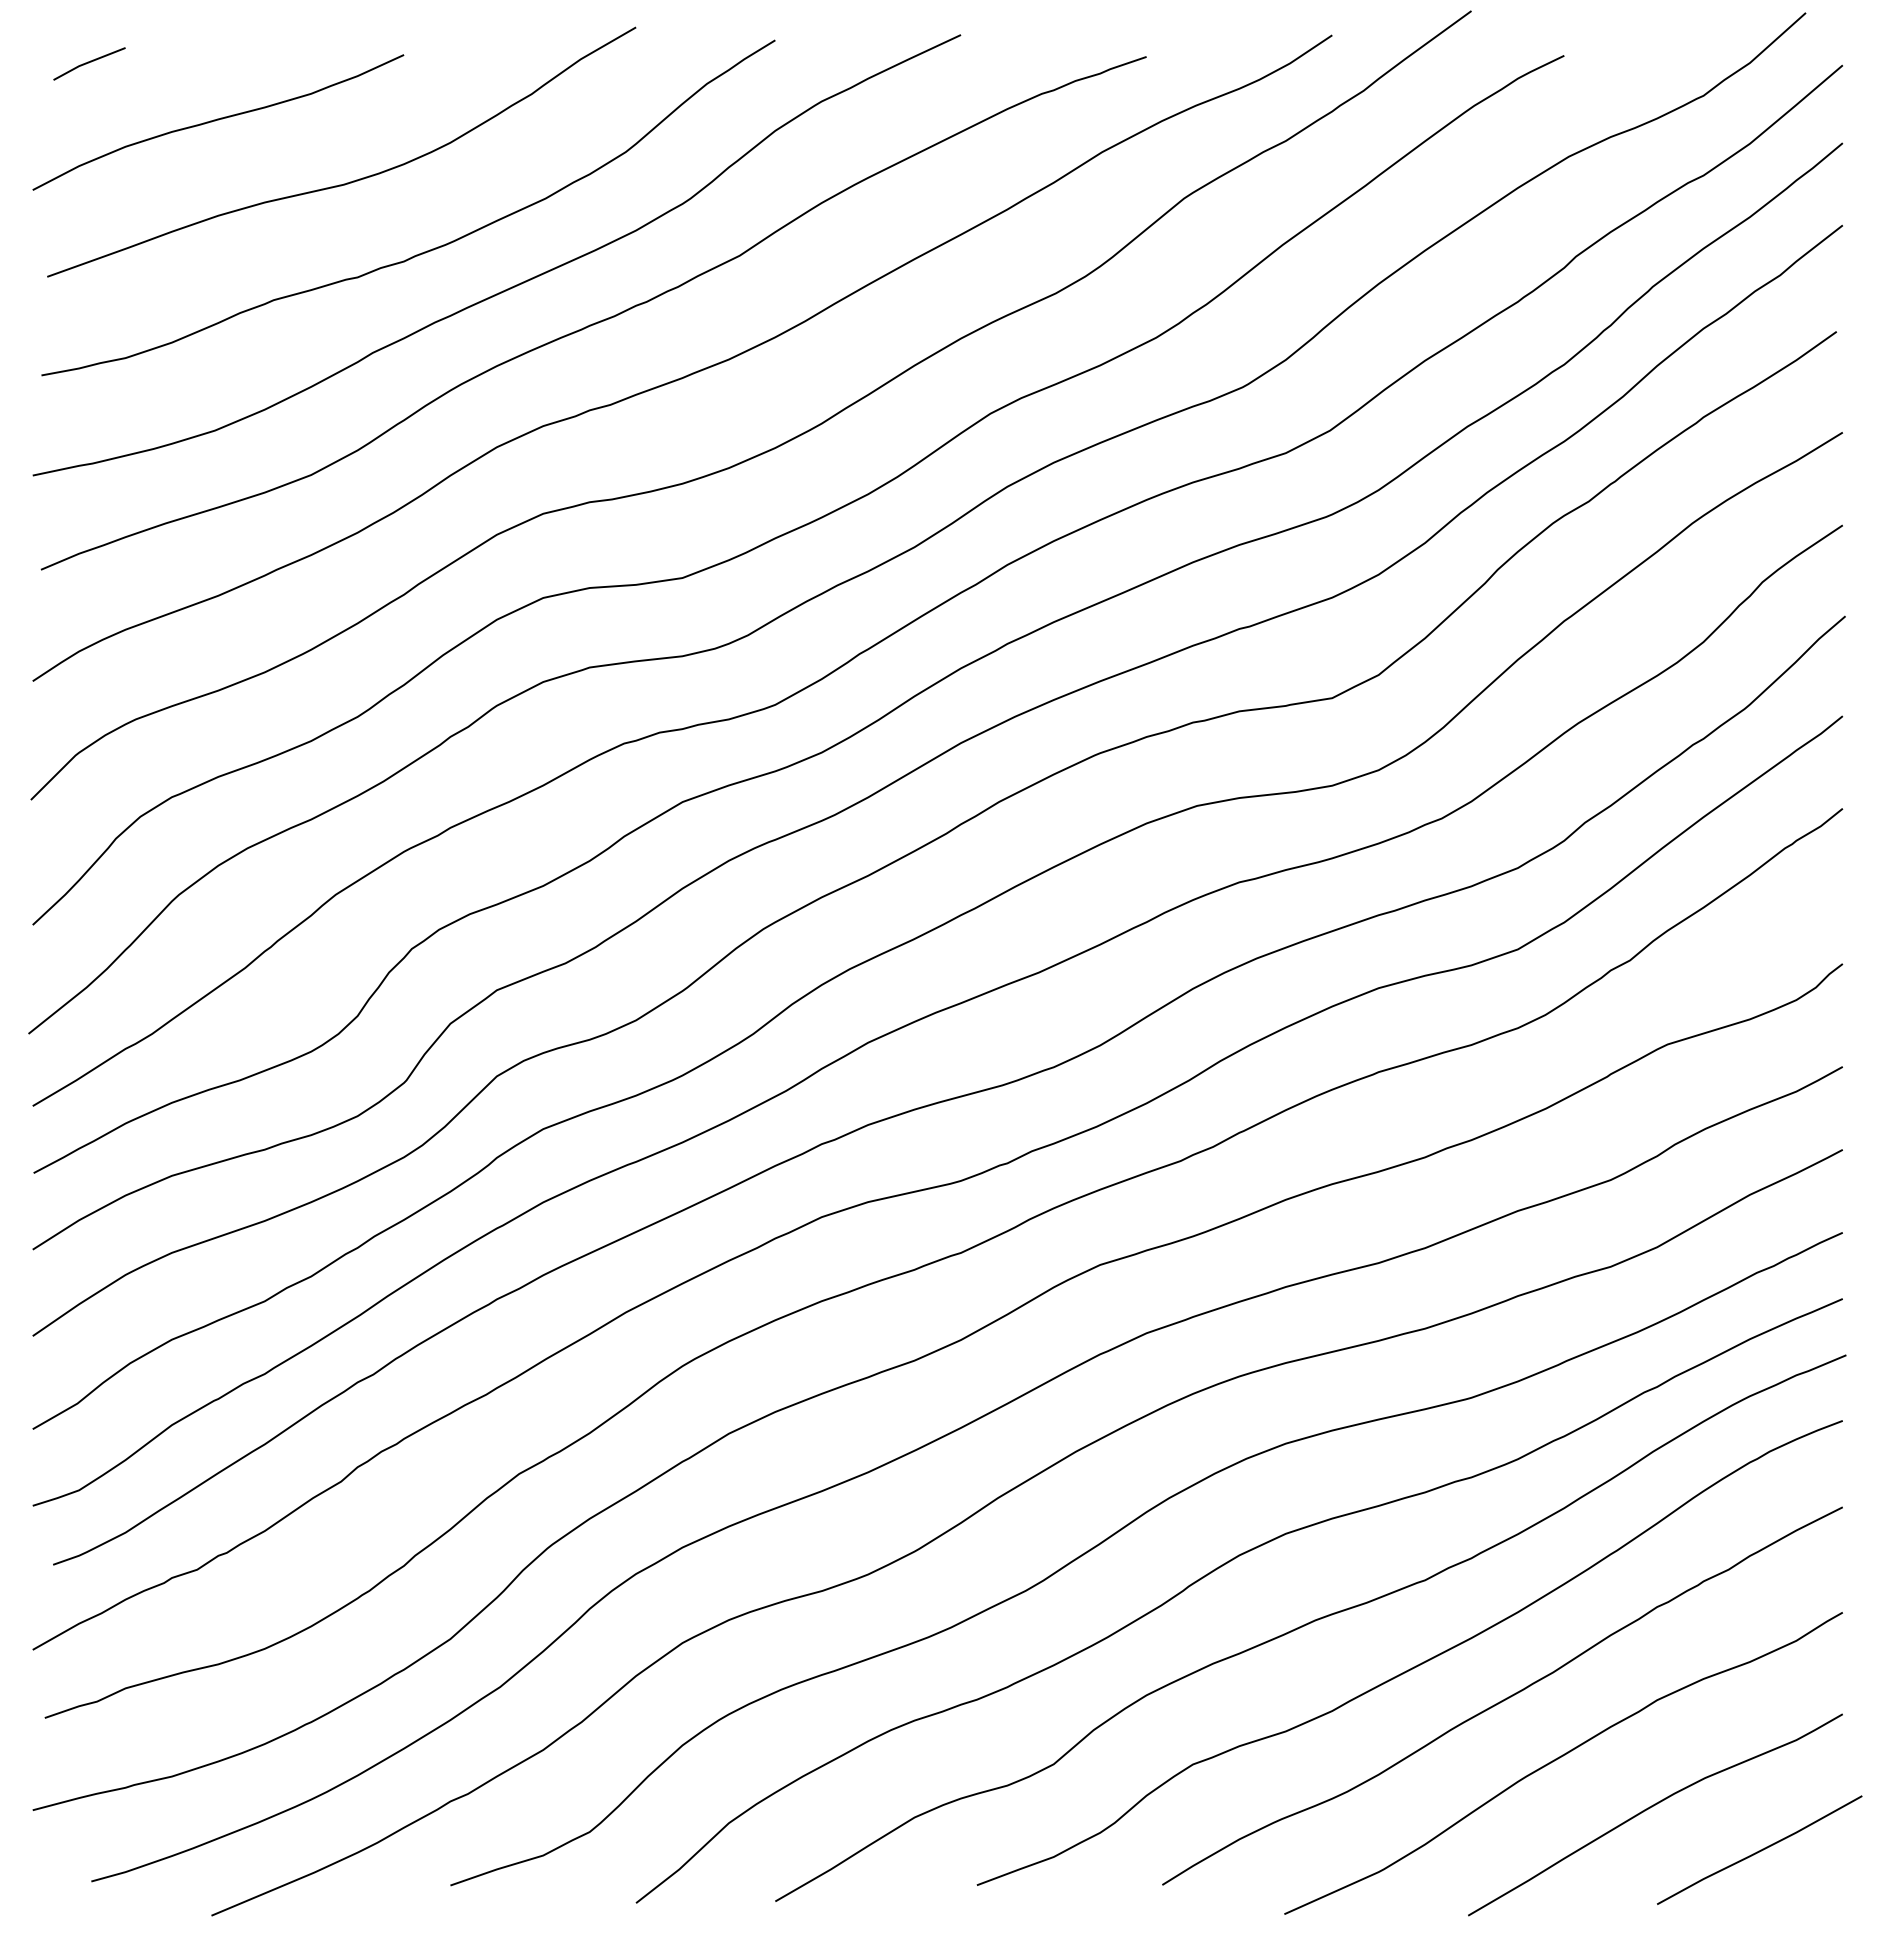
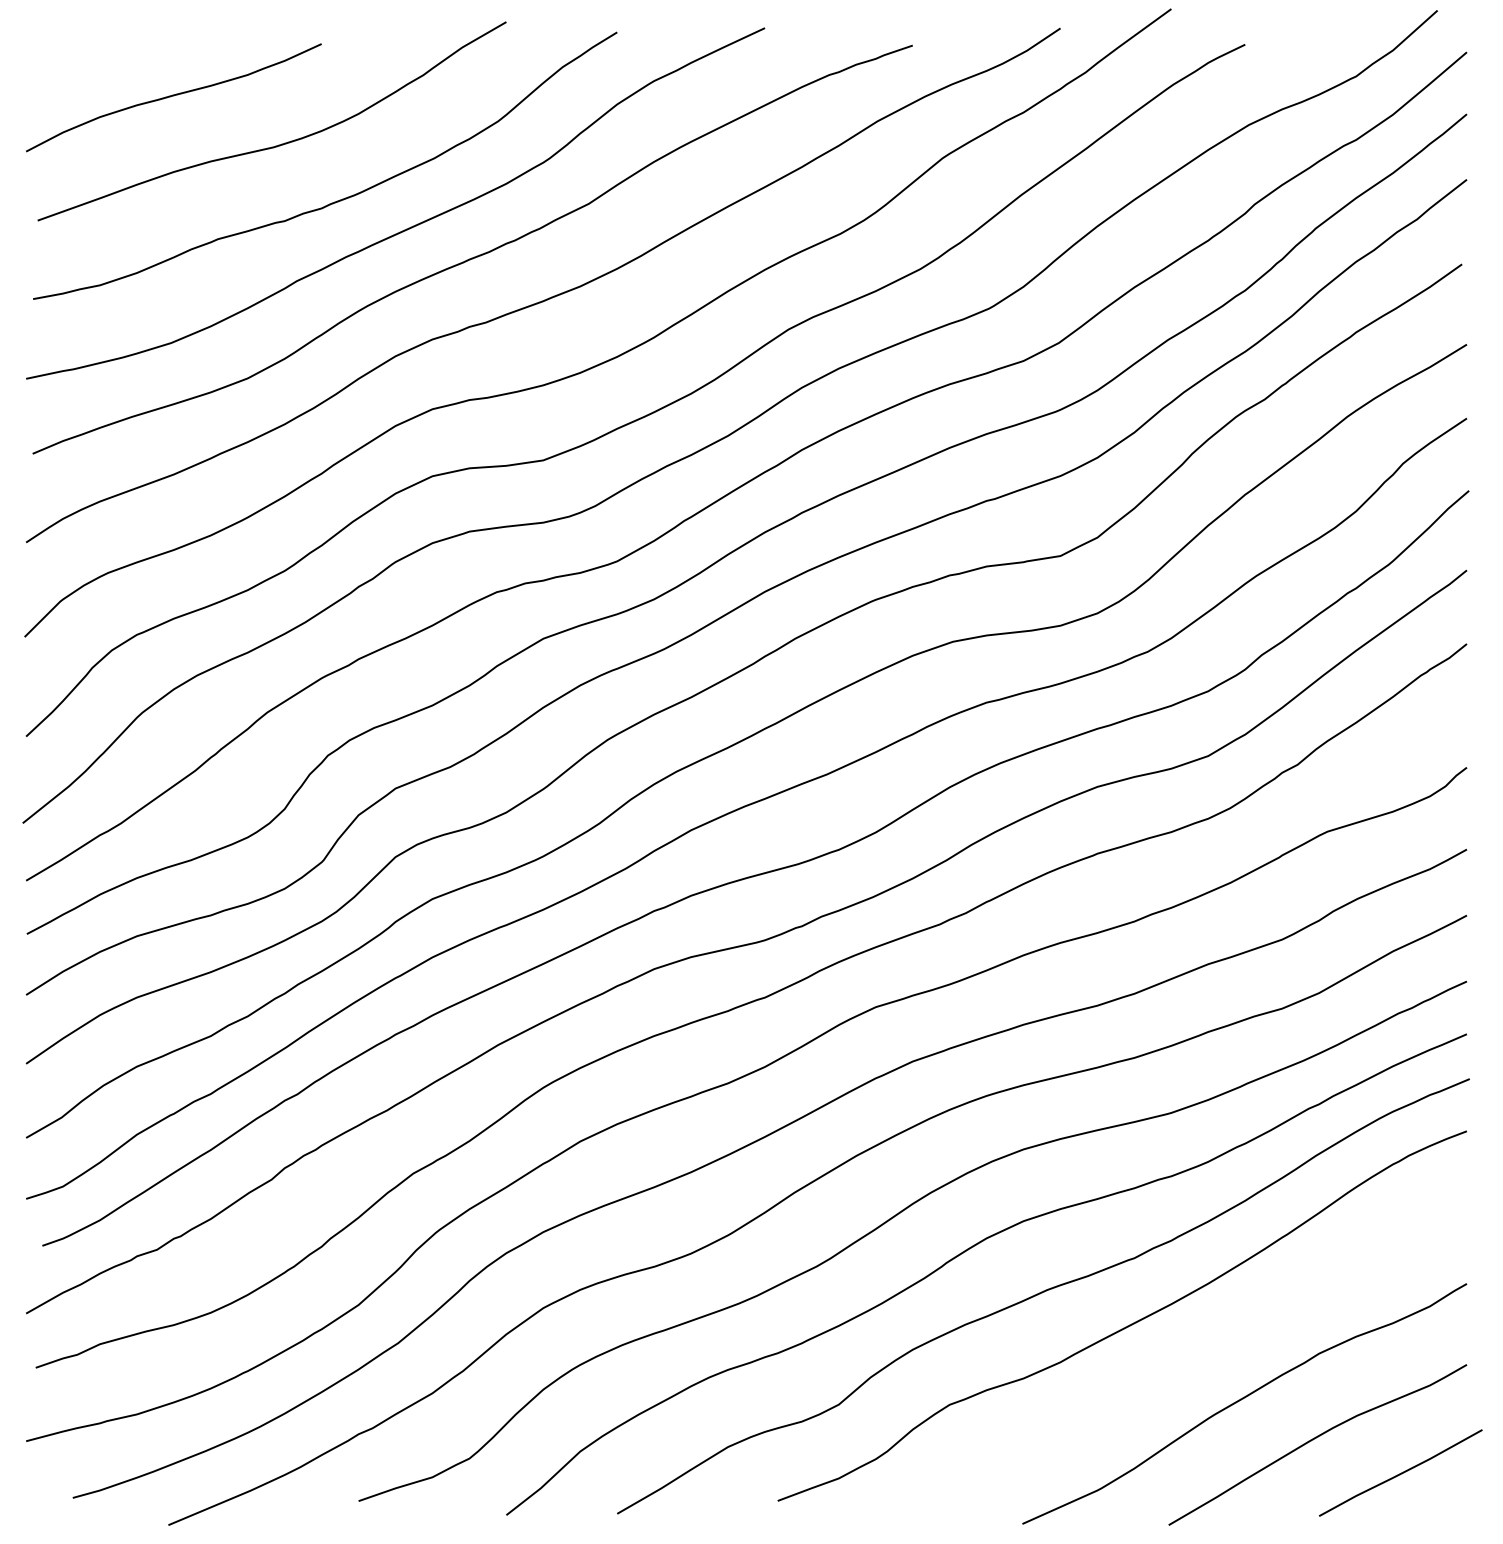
line: (89, 63) -> (71, 50), removed
curve: (1504, 1698) -> (1197, 1352), removed

